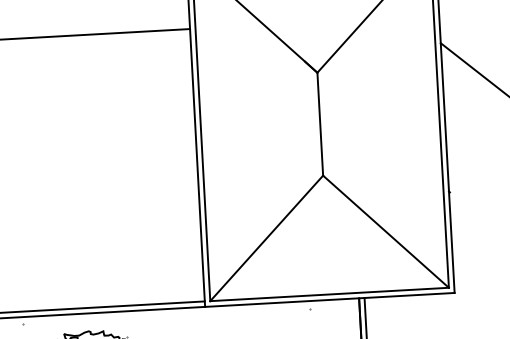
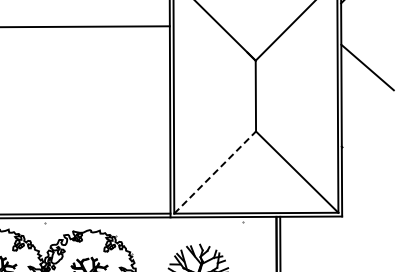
line: (267, 238) -> (215, 172), solid -> dashed

